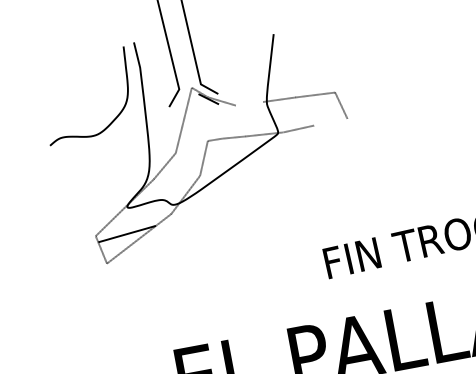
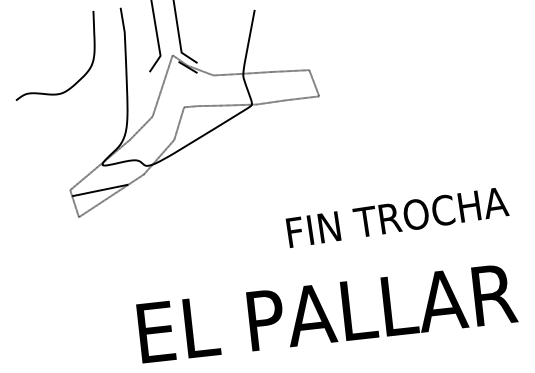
line: (249, 103) -> (226, 74), added
curve: (113, 119) -> (78, 79), moved
line: (330, 122) -> (302, 98), added

